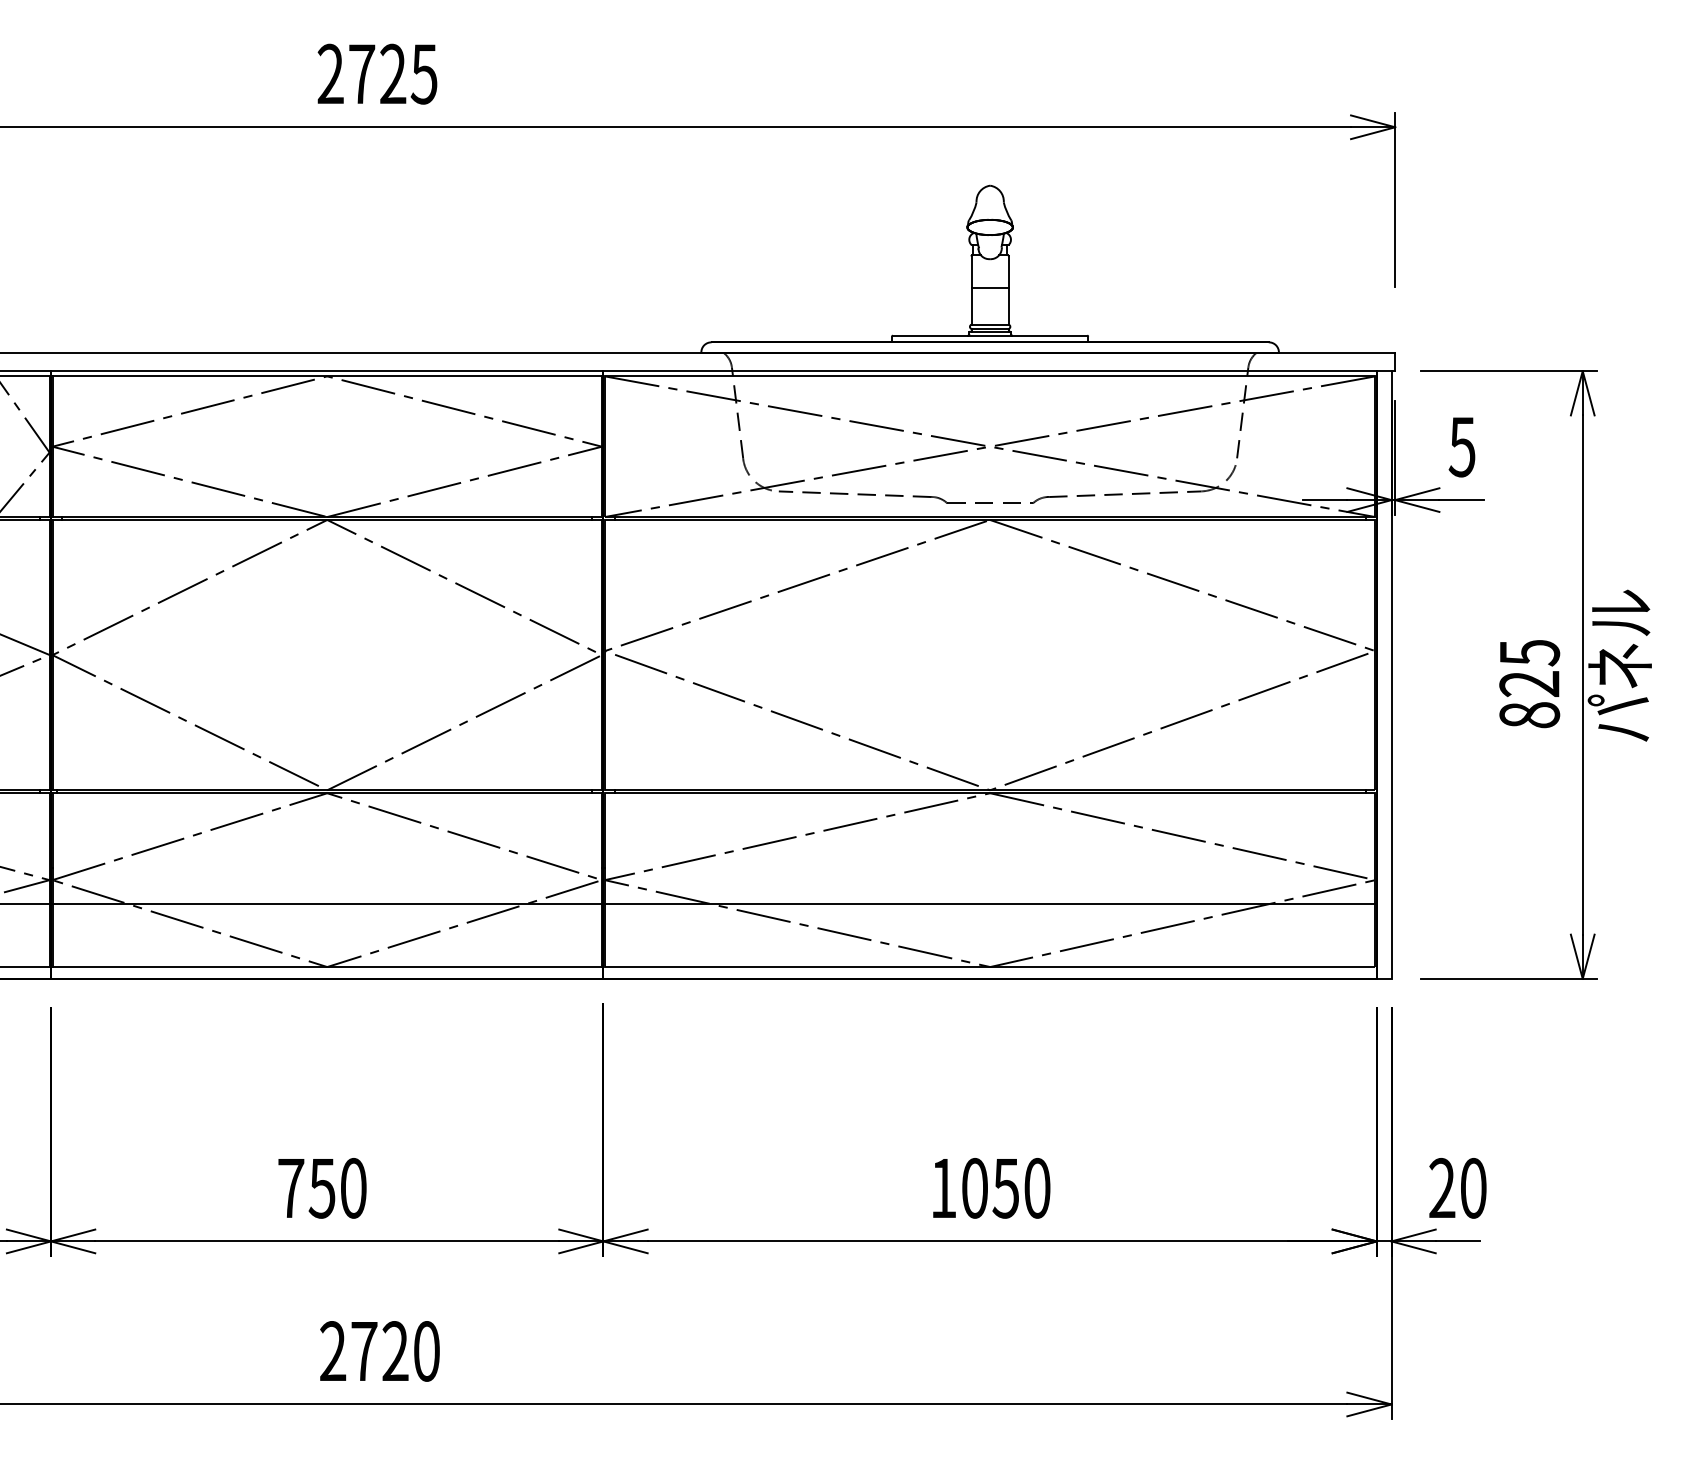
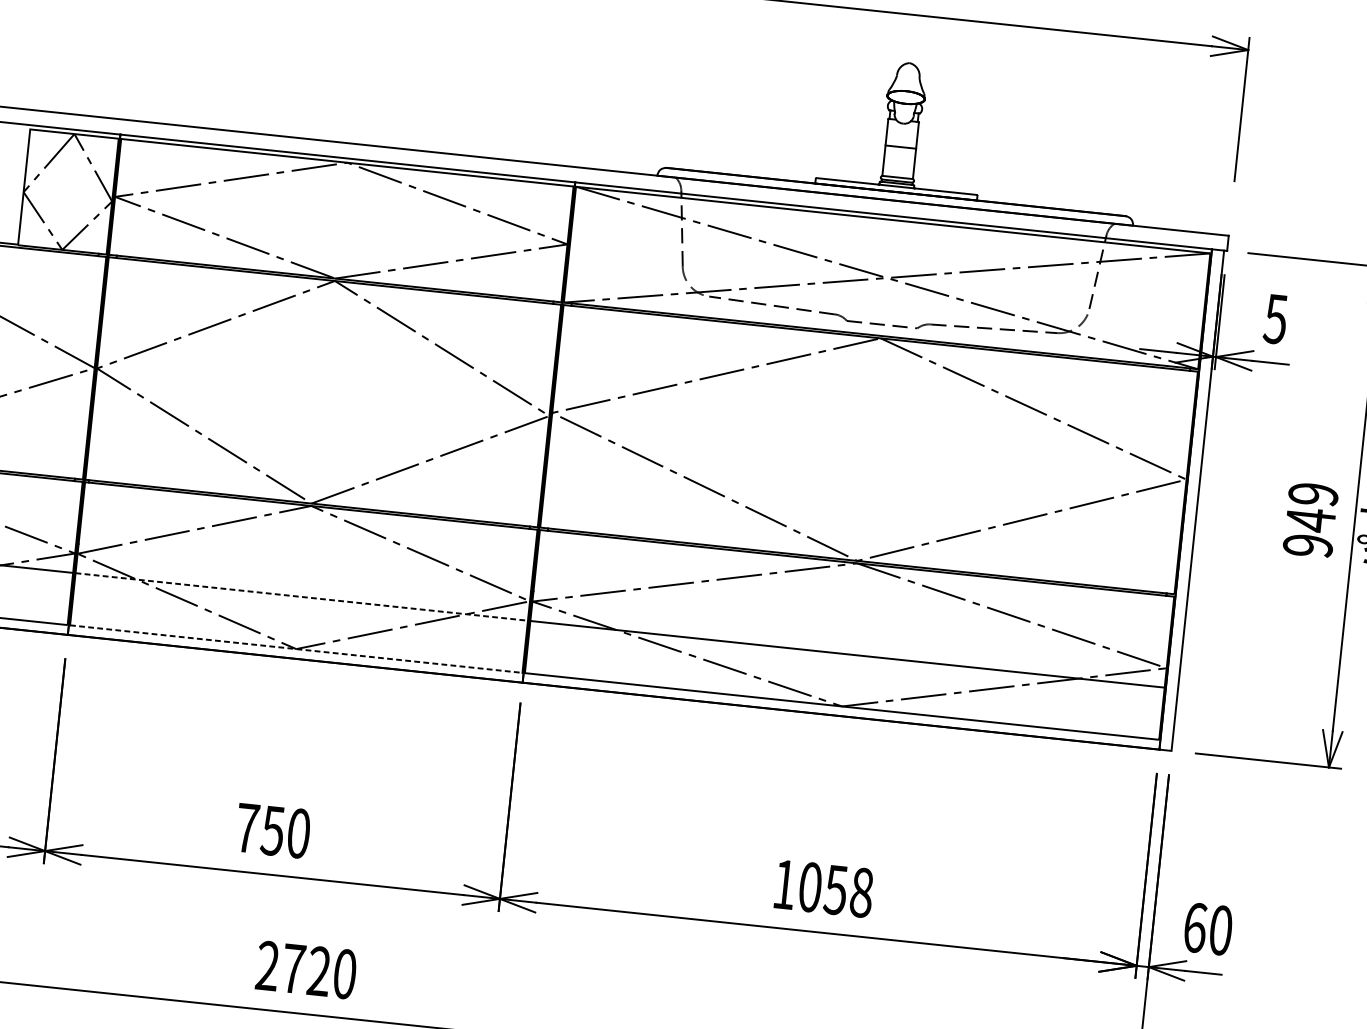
text: (1529, 684) -> (1310, 520), 825 -> 949
line: (327, 903) -> (301, 596), solid -> dashed
line: (327, 967) -> (296, 649), solid -> dashed
text: (1037, 1187) -> (861, 892), 1050 -> 1058
text: (1442, 1187) -> (1195, 927), 20 -> 60

